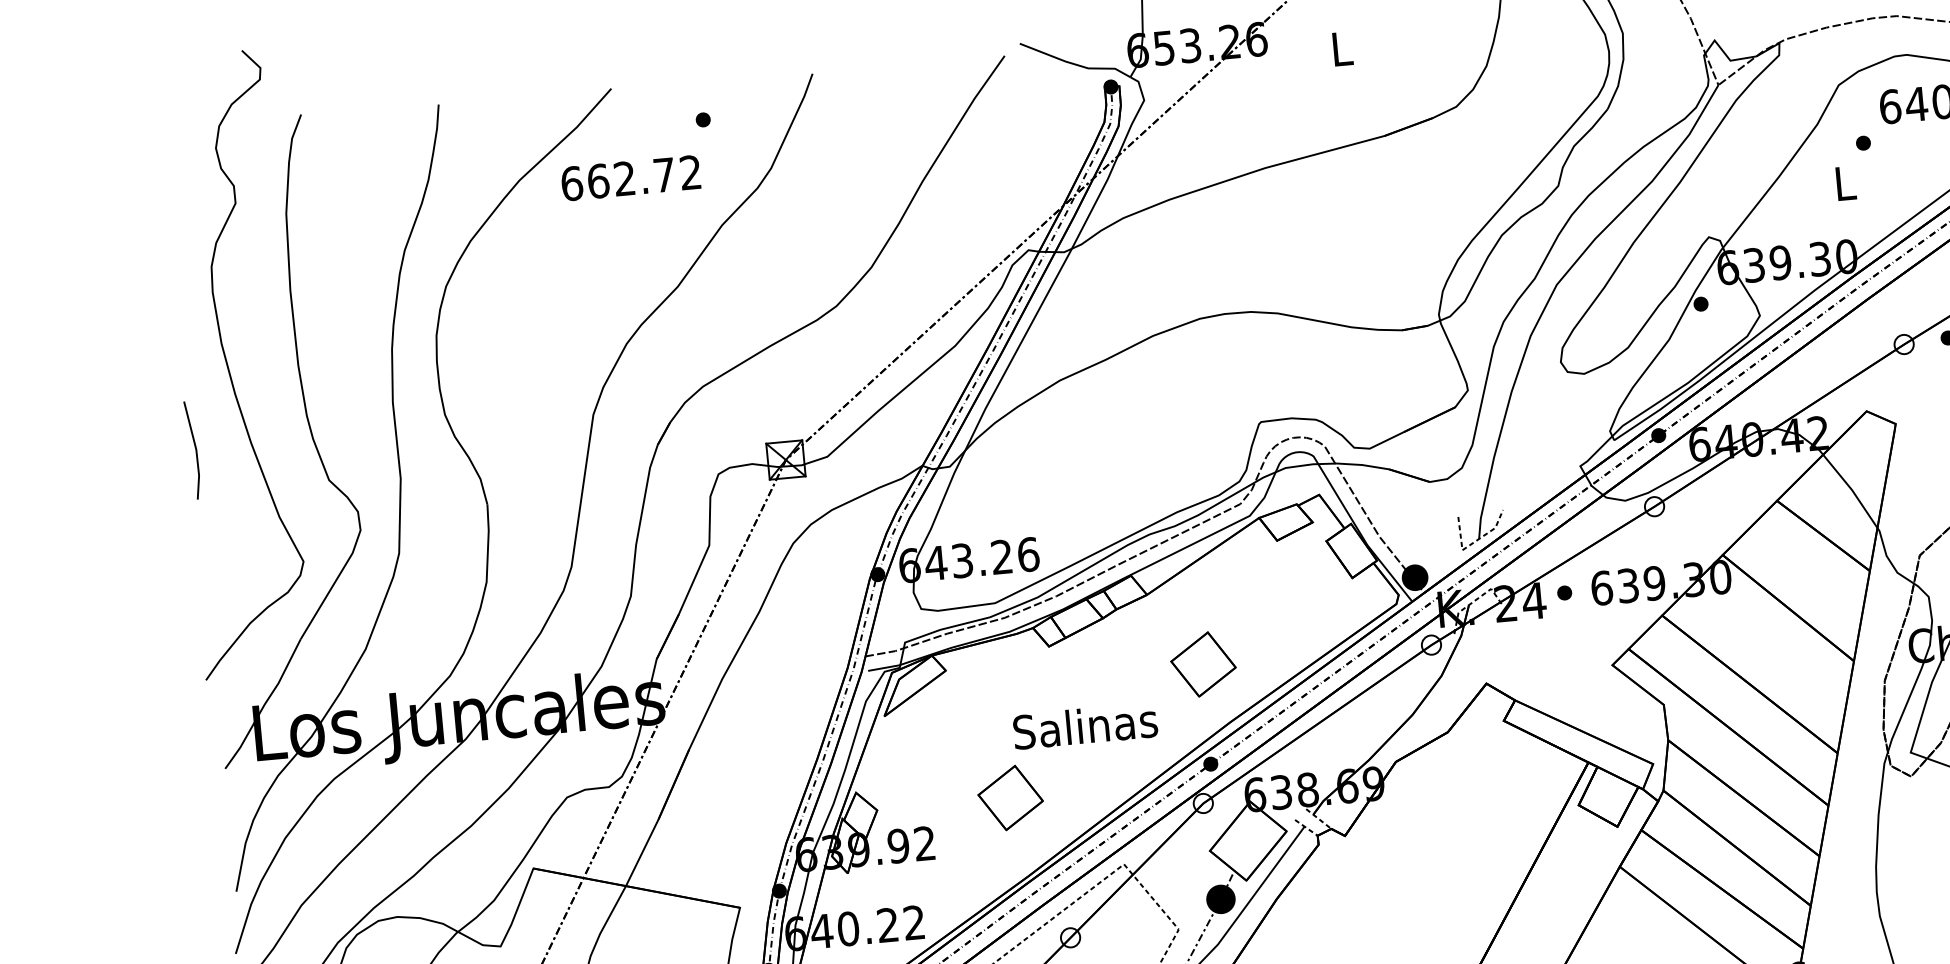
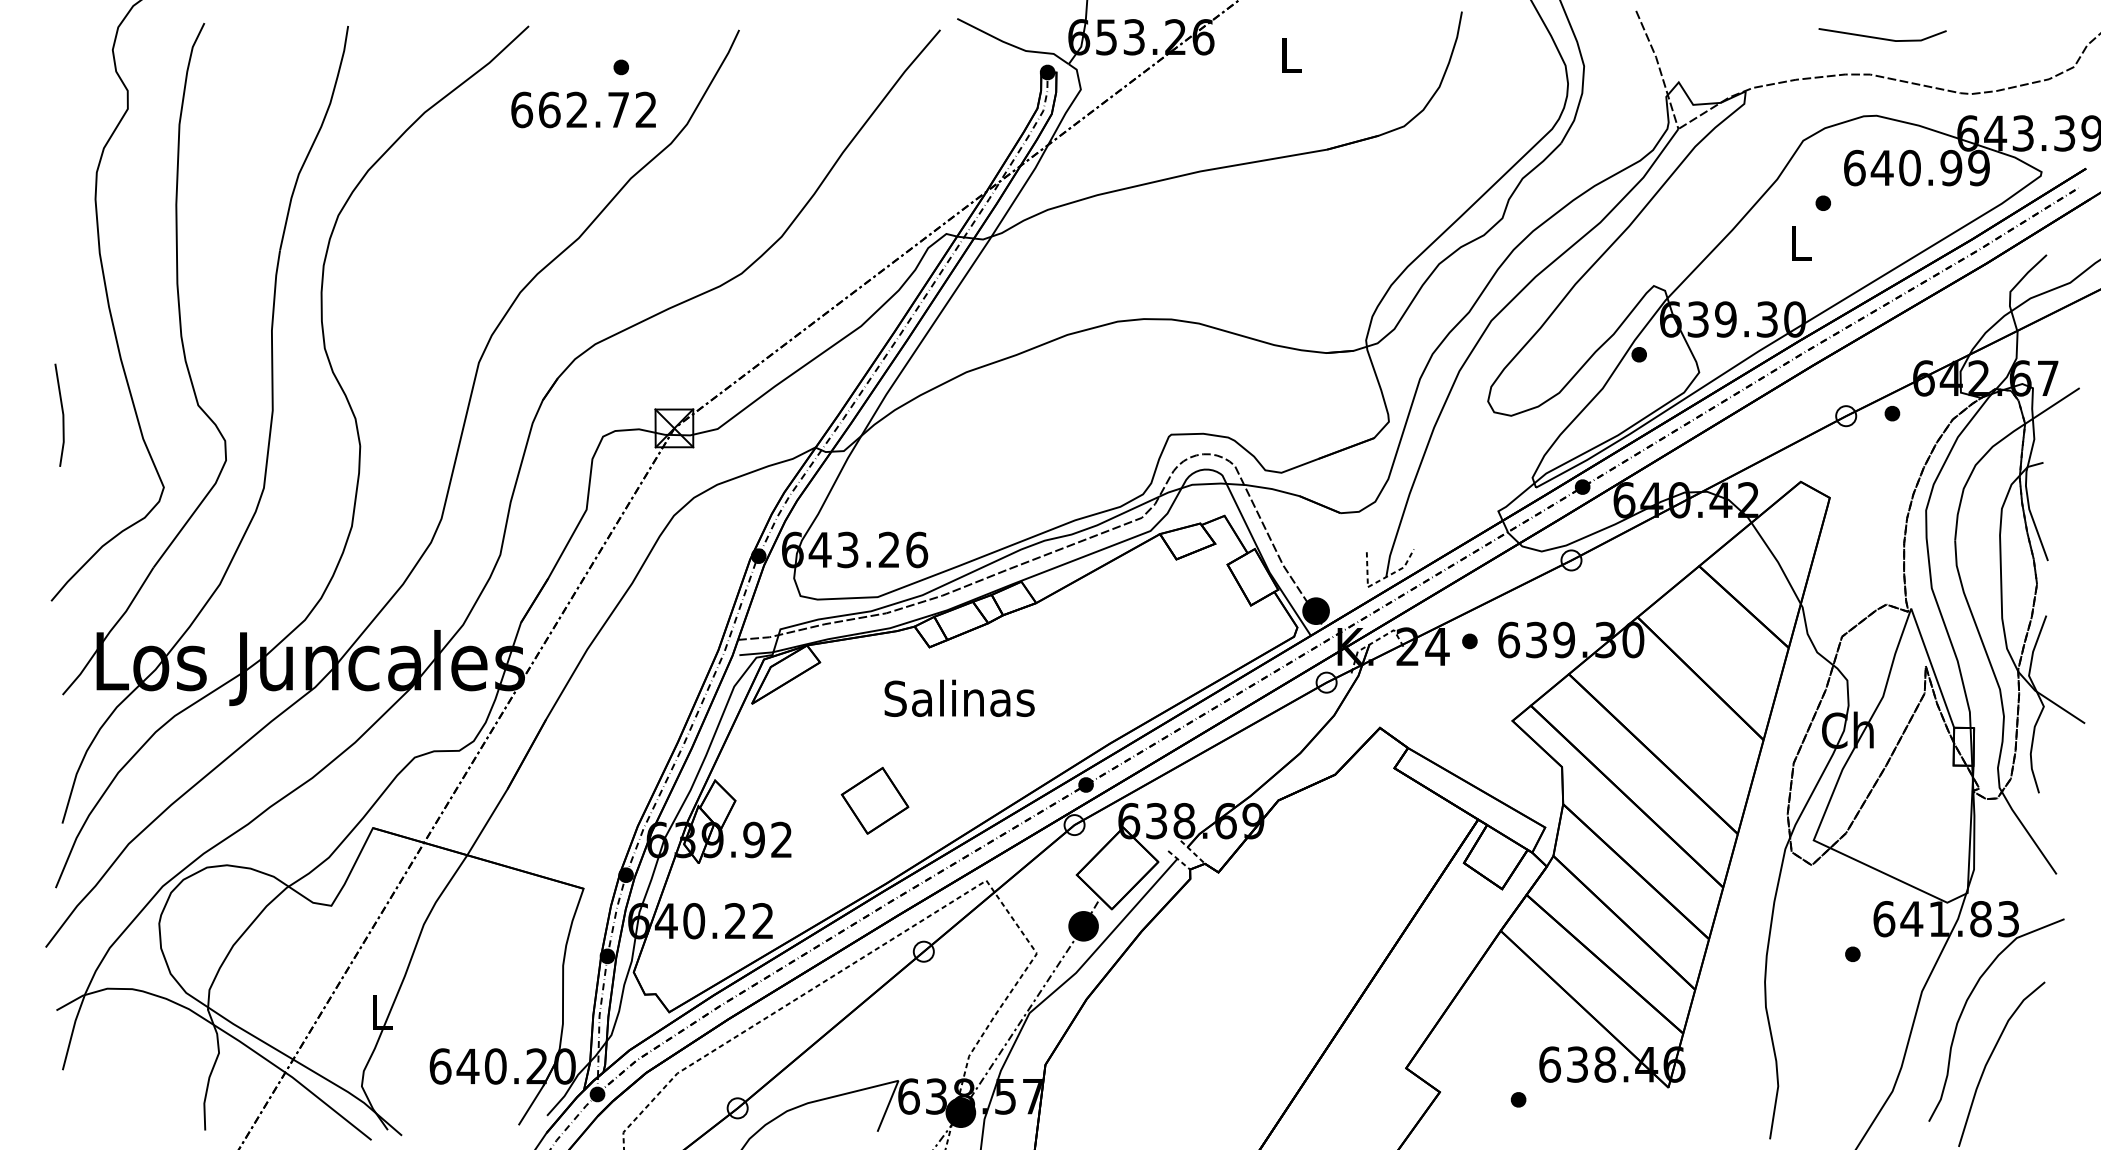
text: (630, 177) -> (583, 109), moved
line: (195, 449) -> (62, 414), moved
part: (1202, 664) -> (1087, 680), removed
text: (1085, 725) -> (959, 697), moved

